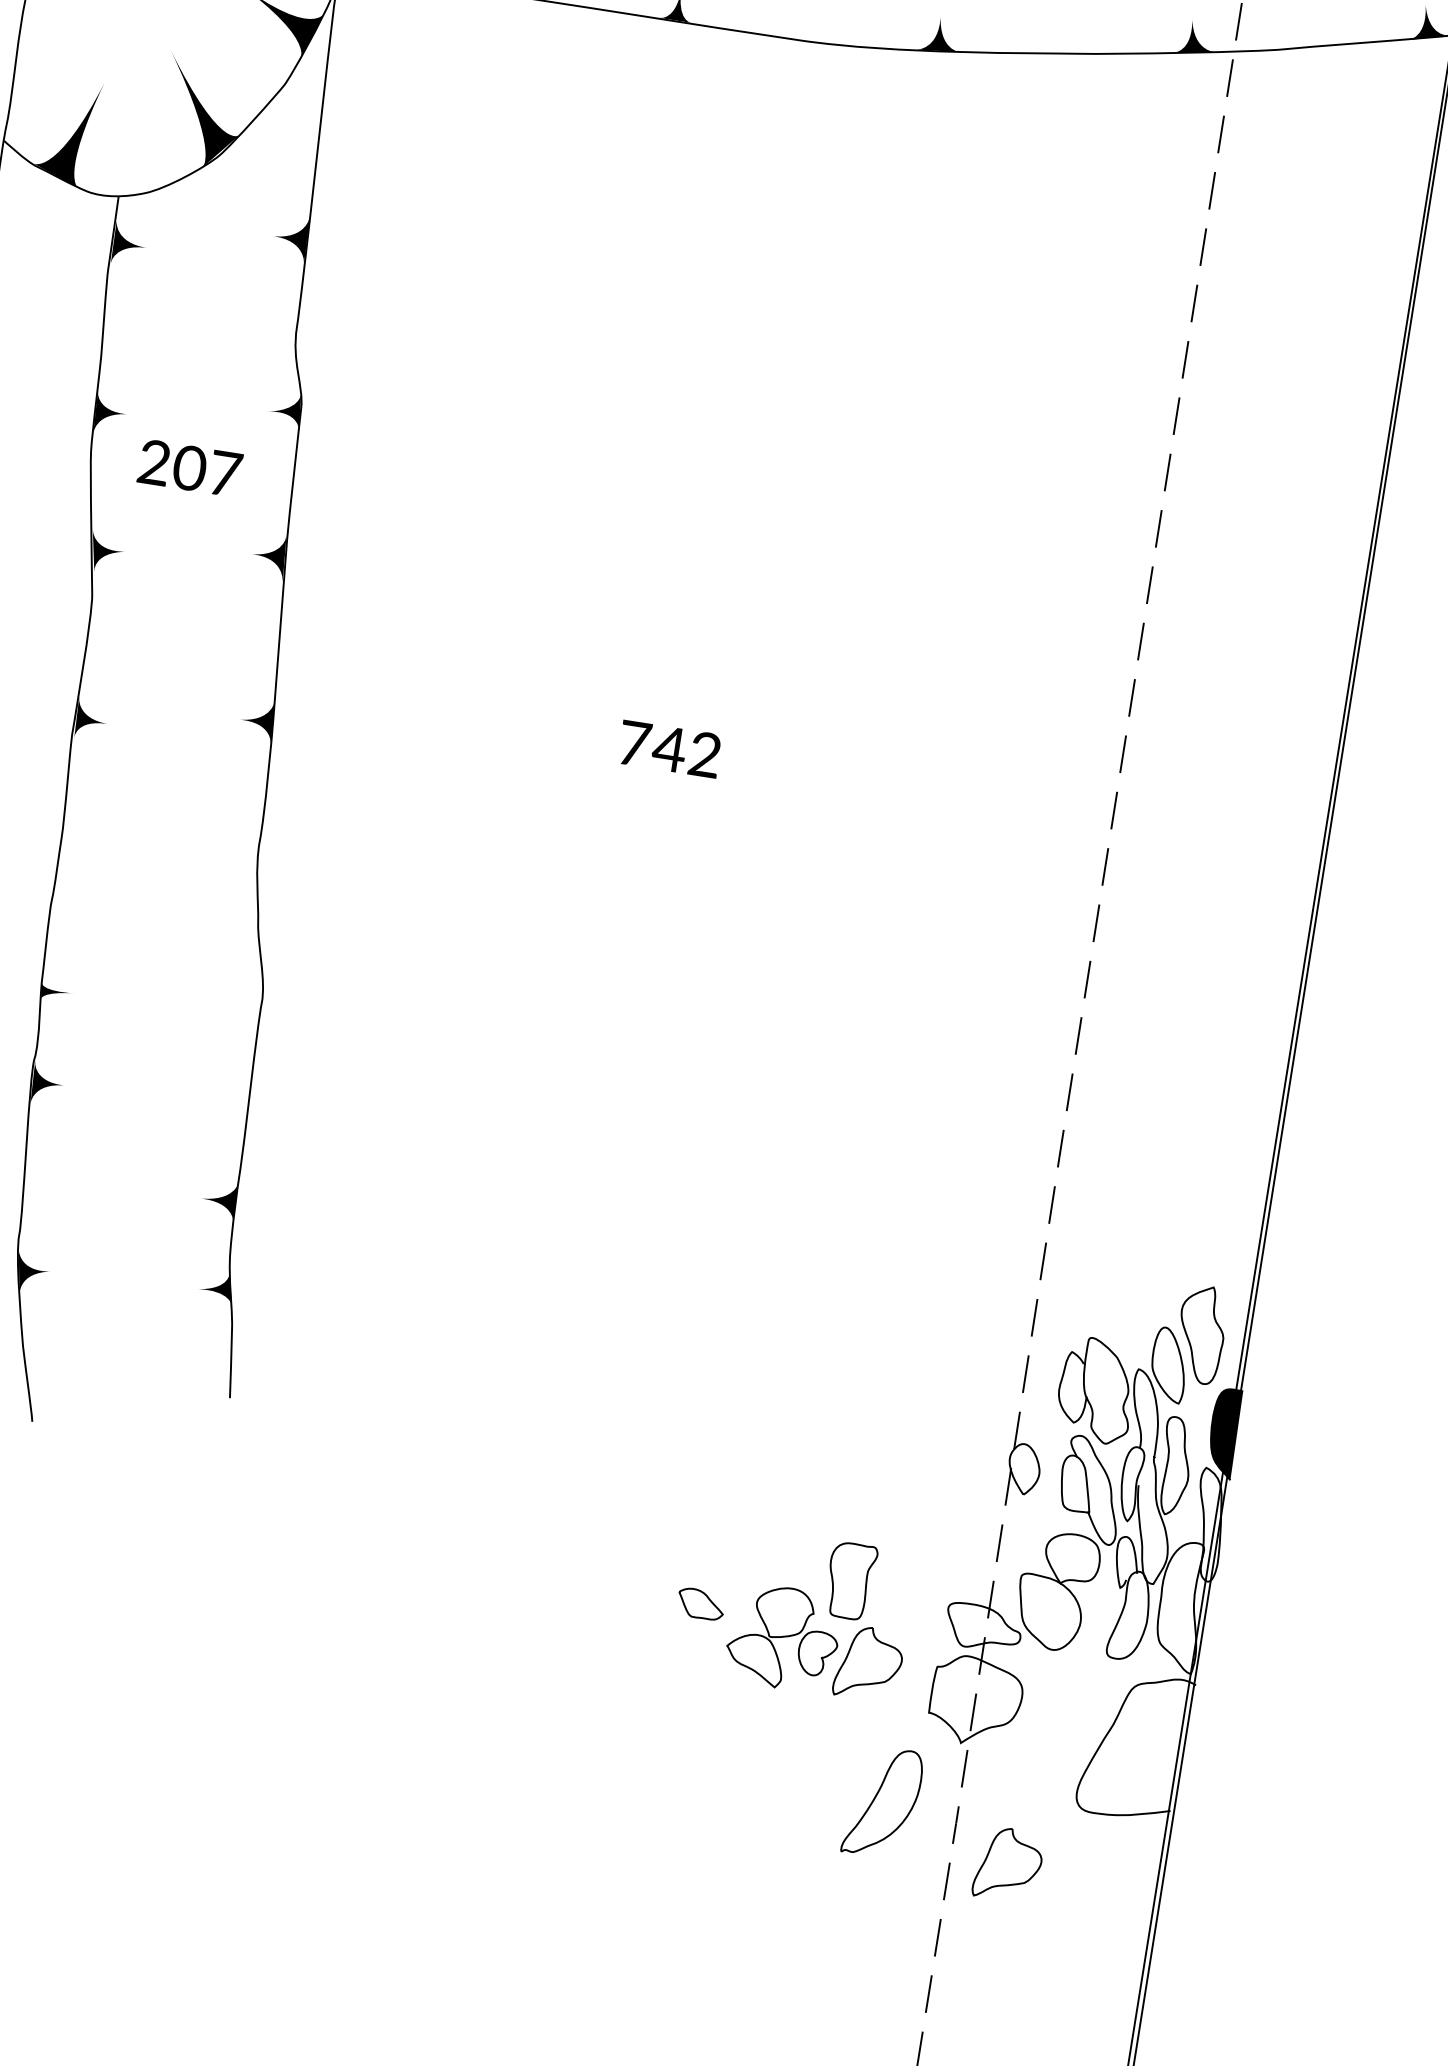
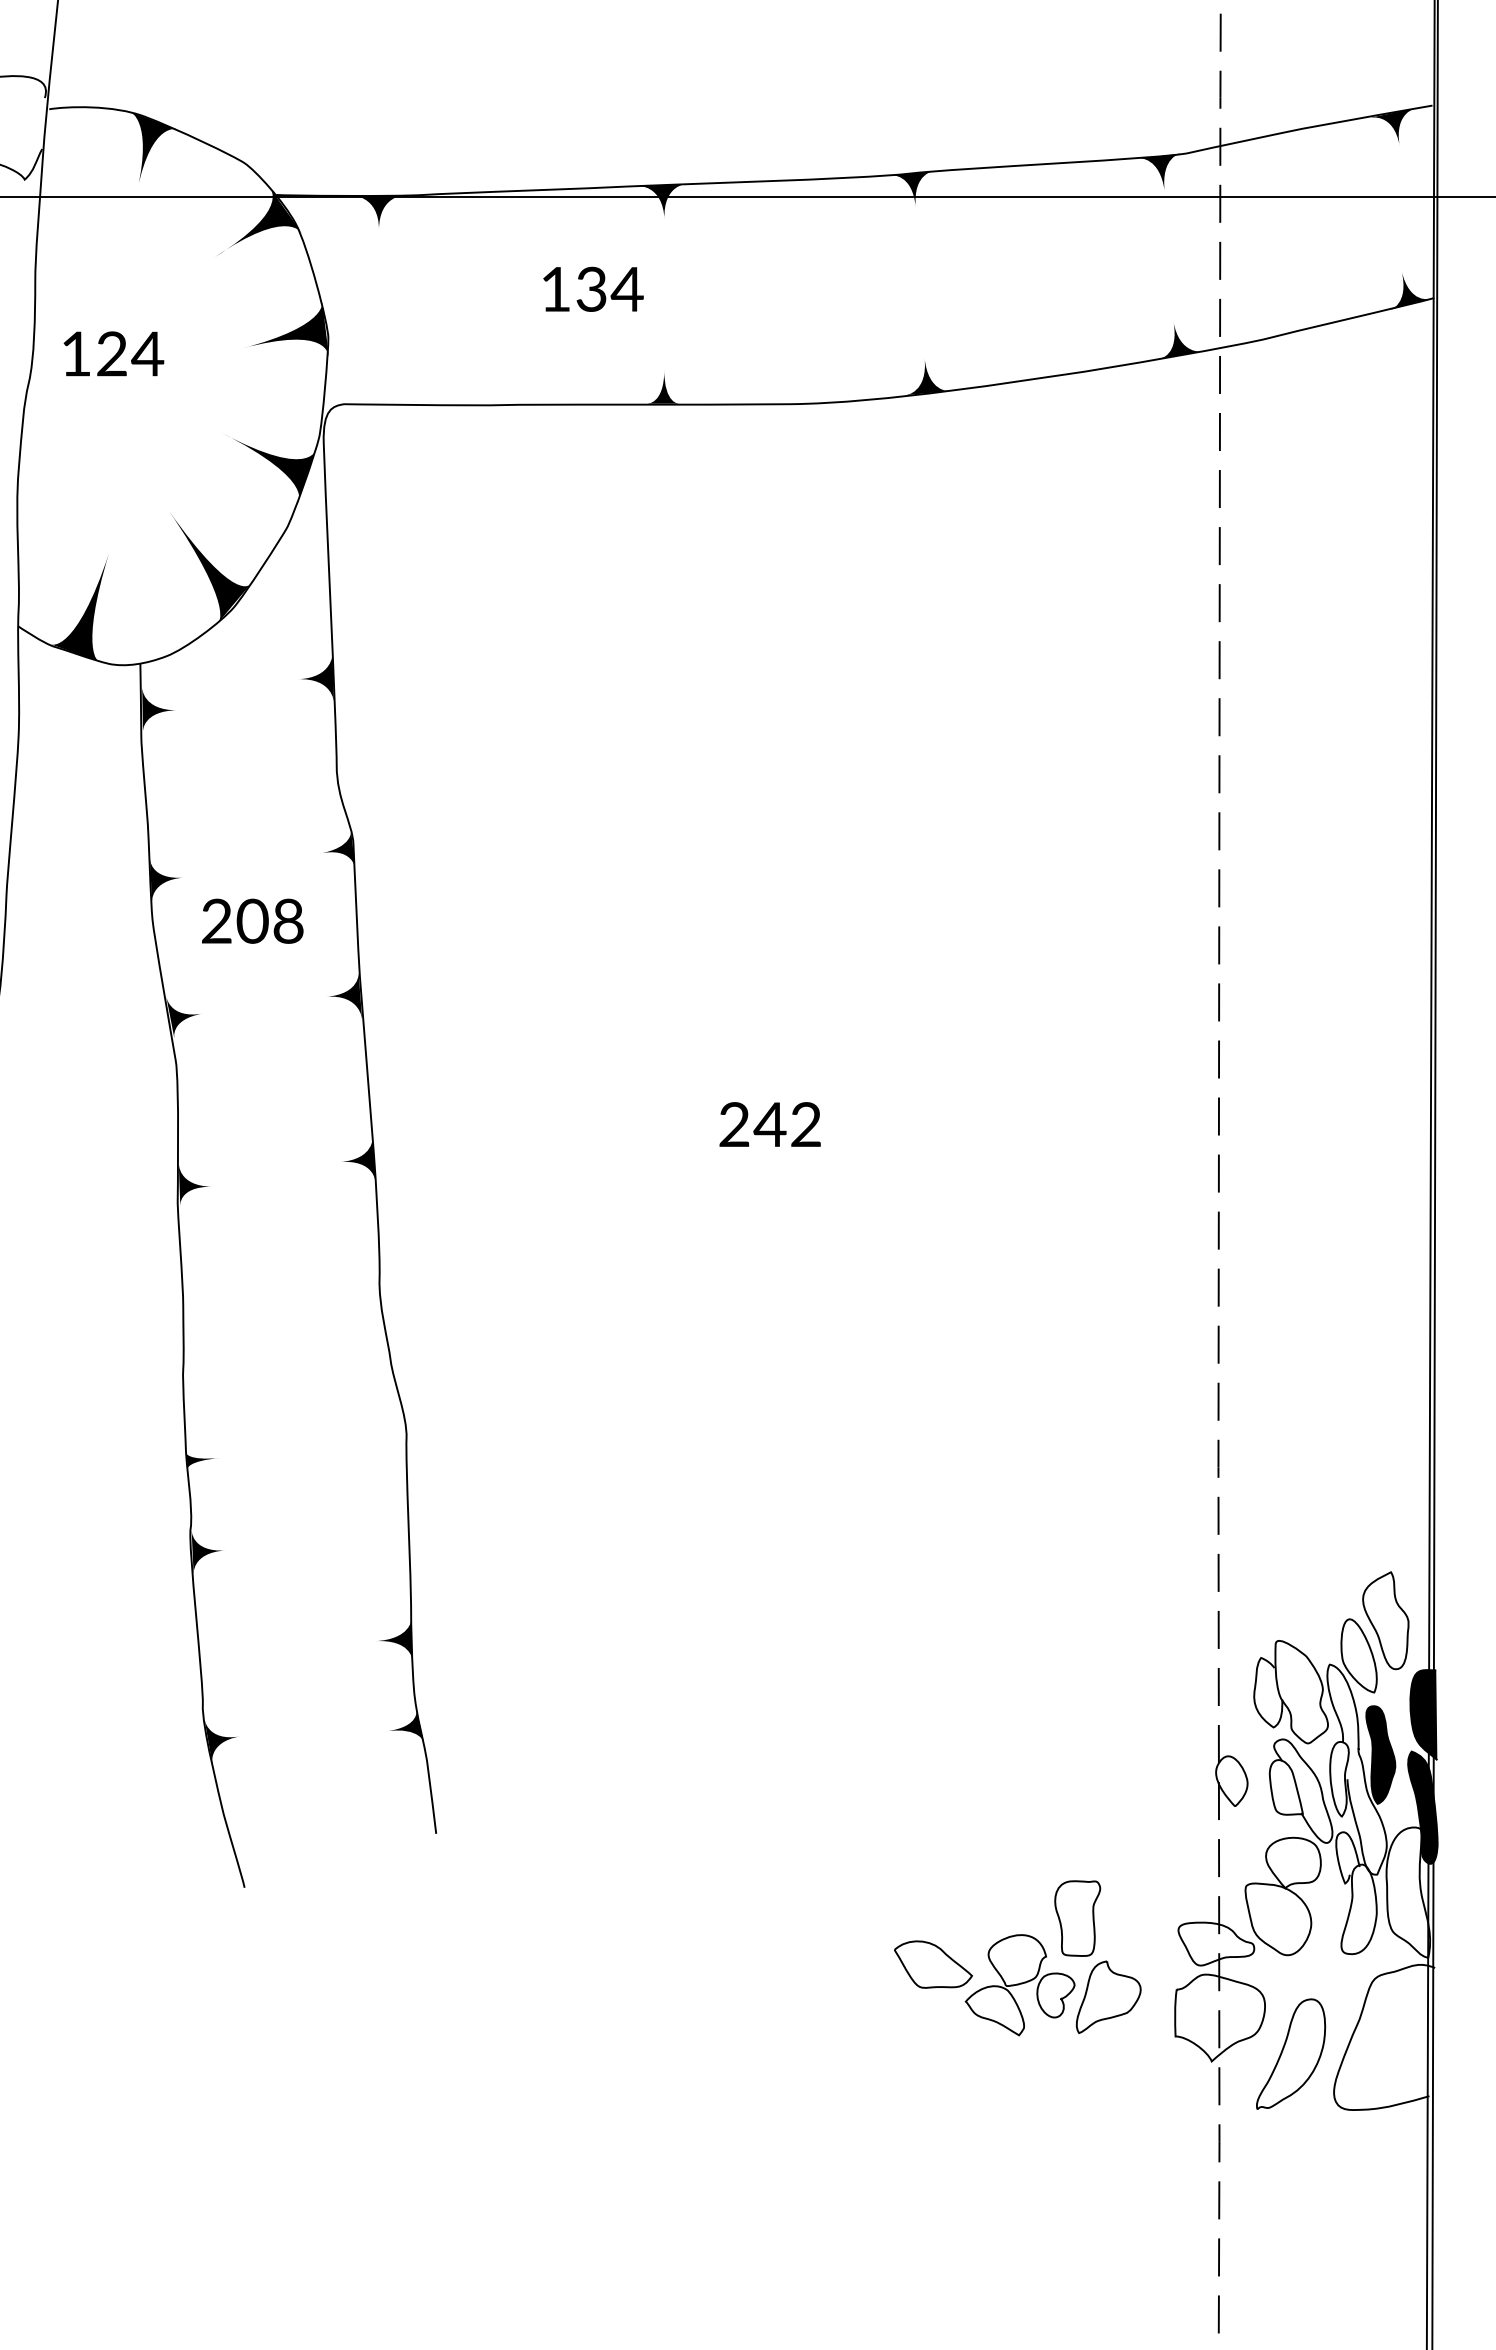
text: (225, 472) -> (288, 920), 207 -> 208
text: (634, 743) -> (734, 1124), 742 -> 242
fill: (1175, 1465) -> (1380, 1754), added
fill: (1208, 1524) -> (1422, 1807), added
part: (701, 1604) -> (933, 1964), size x1.67
part: (883, 1801) -> (1291, 2053), moved
part: (1008, 1863) -> (1277, 2173), removed

